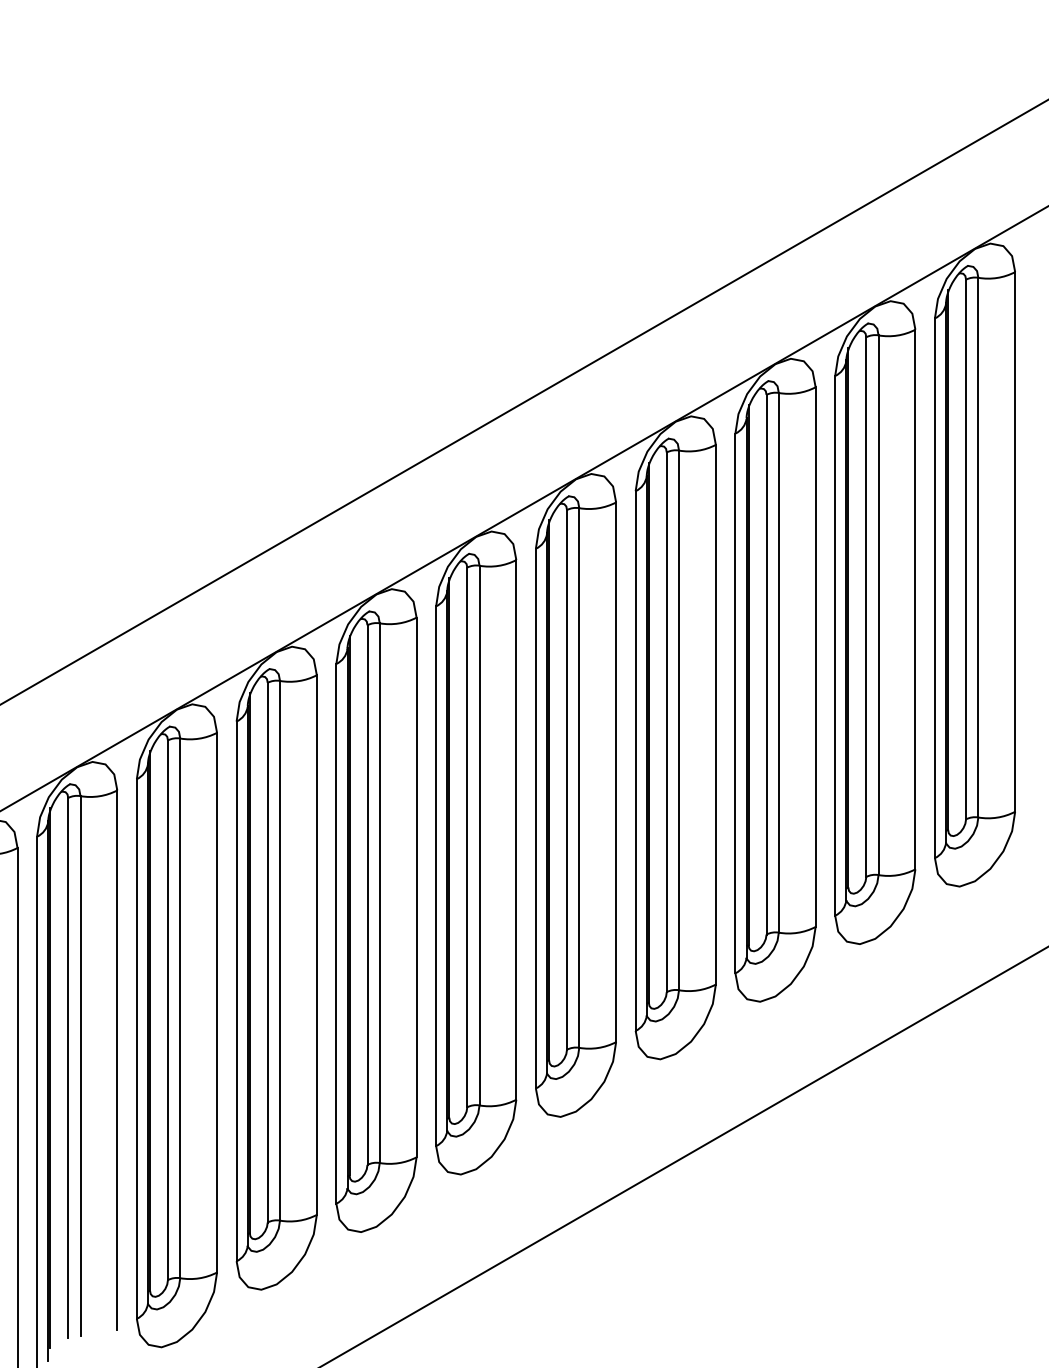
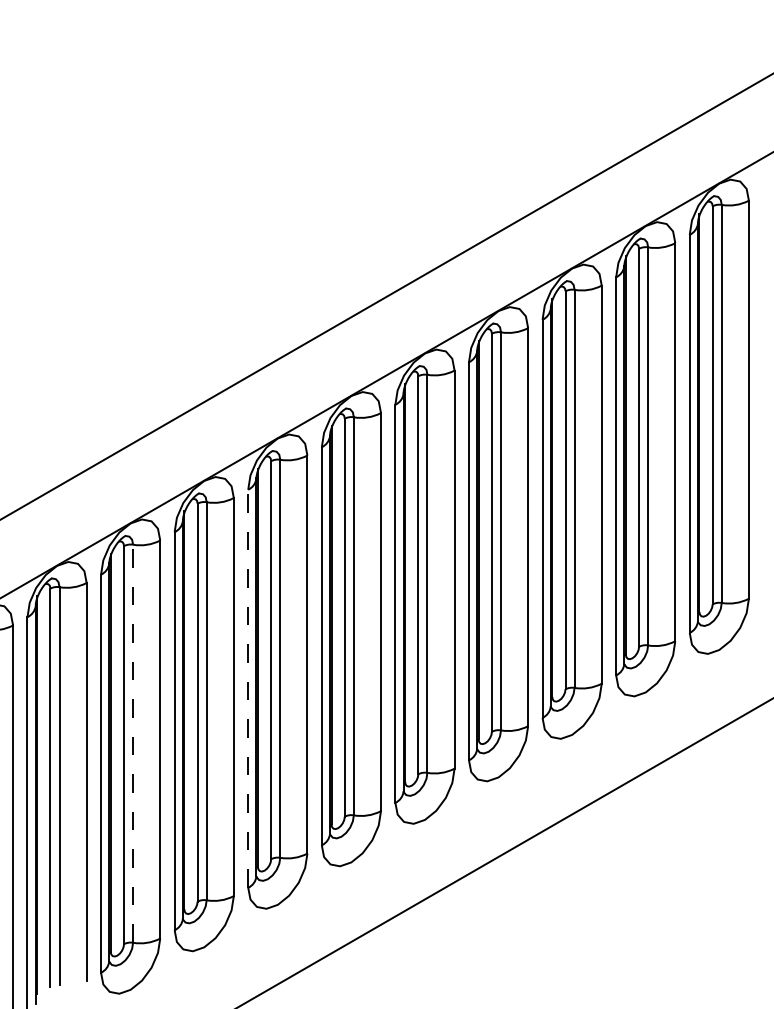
line: (336, 933) -> (248, 688), solid -> dashed
line: (180, 1008) -> (133, 743), solid -> dashed

